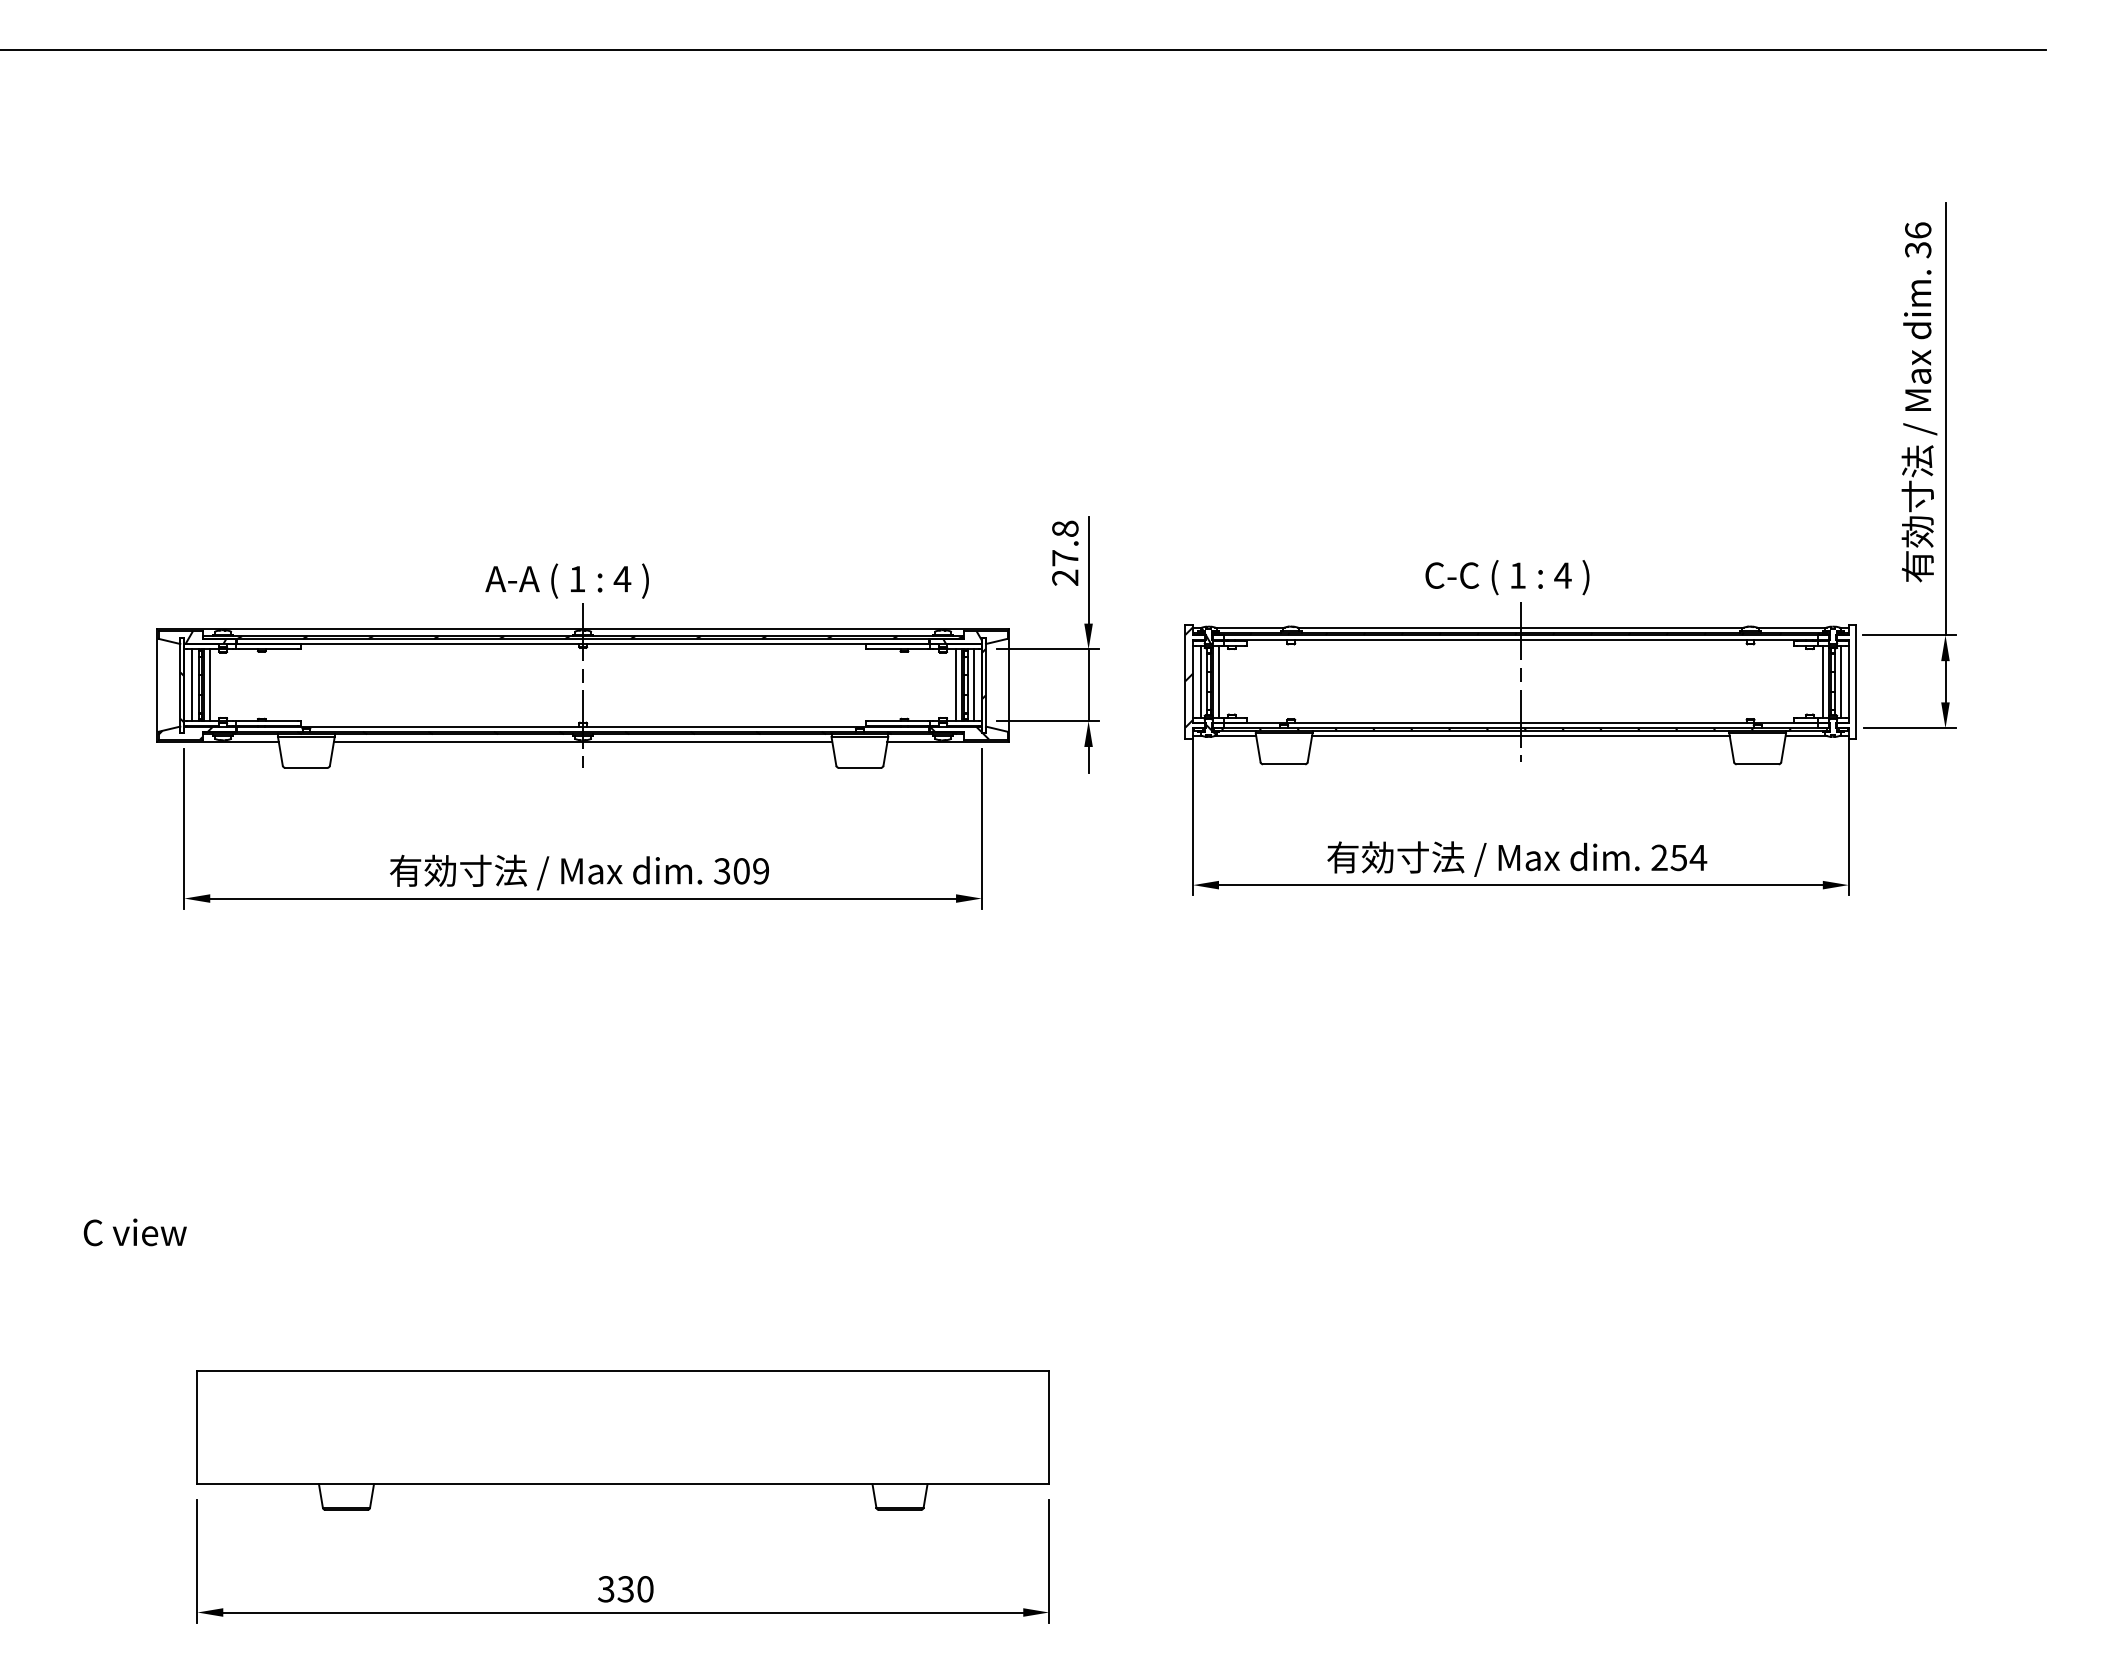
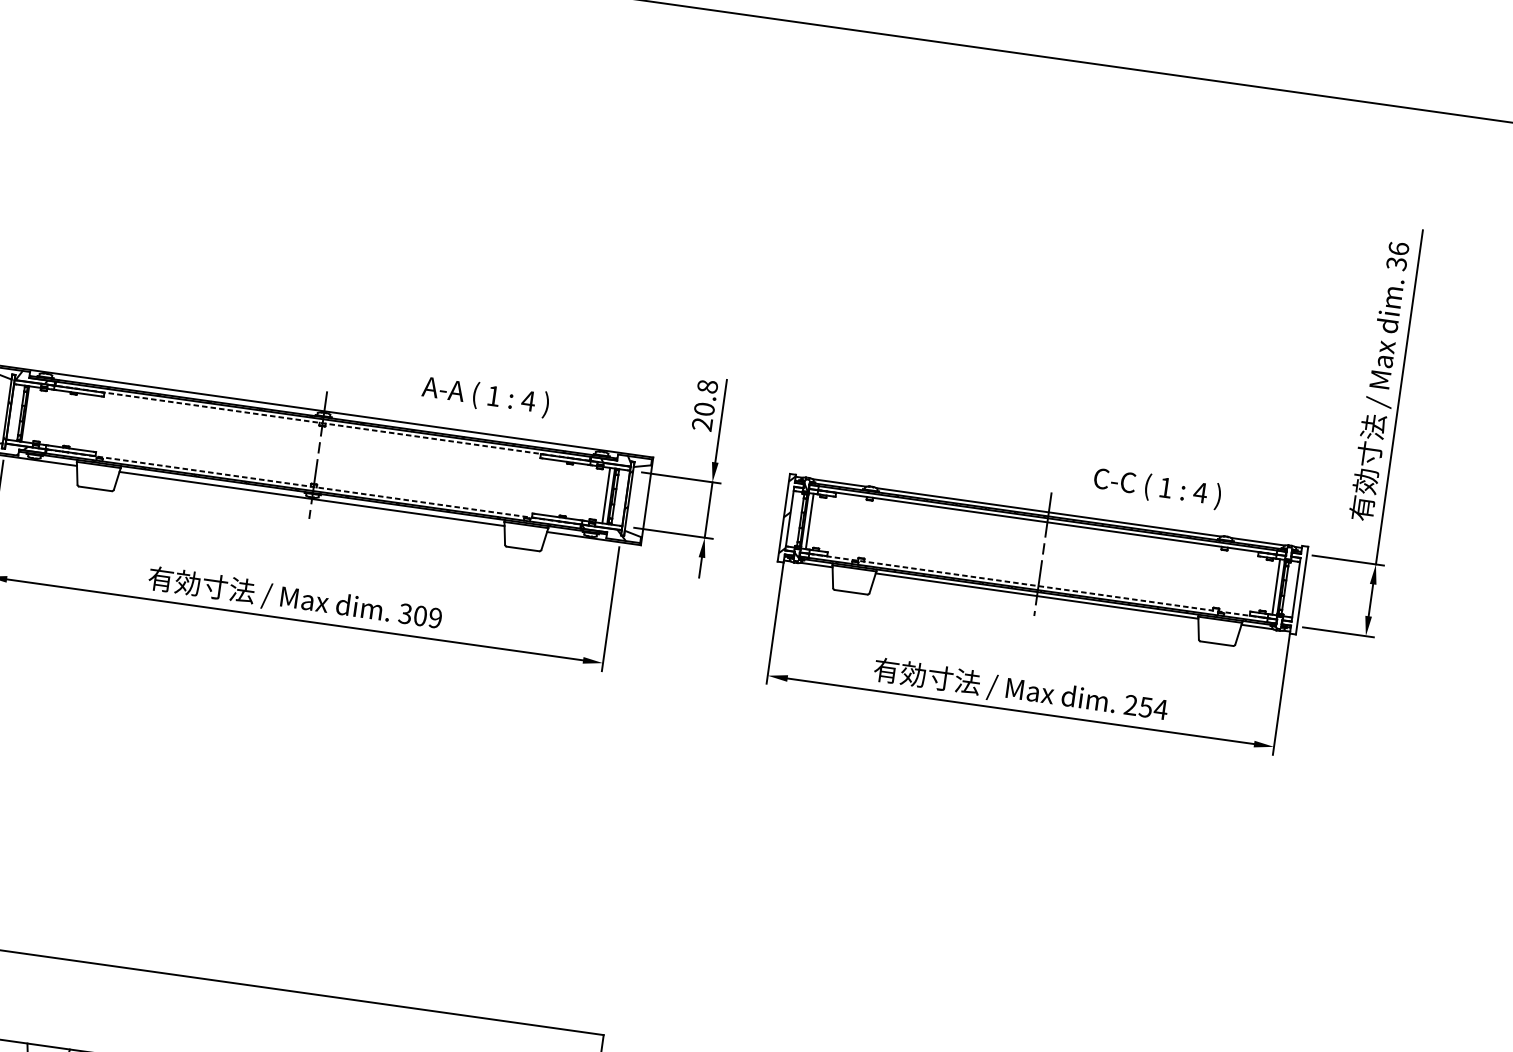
text: (1065, 558) -> (704, 409), 27.8 -> 20.8
text: (1507, 577) -> (1157, 488), moved
text: (566, 580) -> (485, 396), moved
line: (583, 644) -> (322, 423), solid -> dashed
line: (1200, 681) -> (795, 519), removed
line: (1840, 681) -> (1289, 588), removed
line: (192, 685) -> (16, 412), removed
line: (210, 685) -> (30, 414), removed
line: (974, 685) -> (620, 497), removed
line: (1520, 723) -> (1038, 586), solid -> dashed
line: (583, 726) -> (314, 487), solid -> dashed

